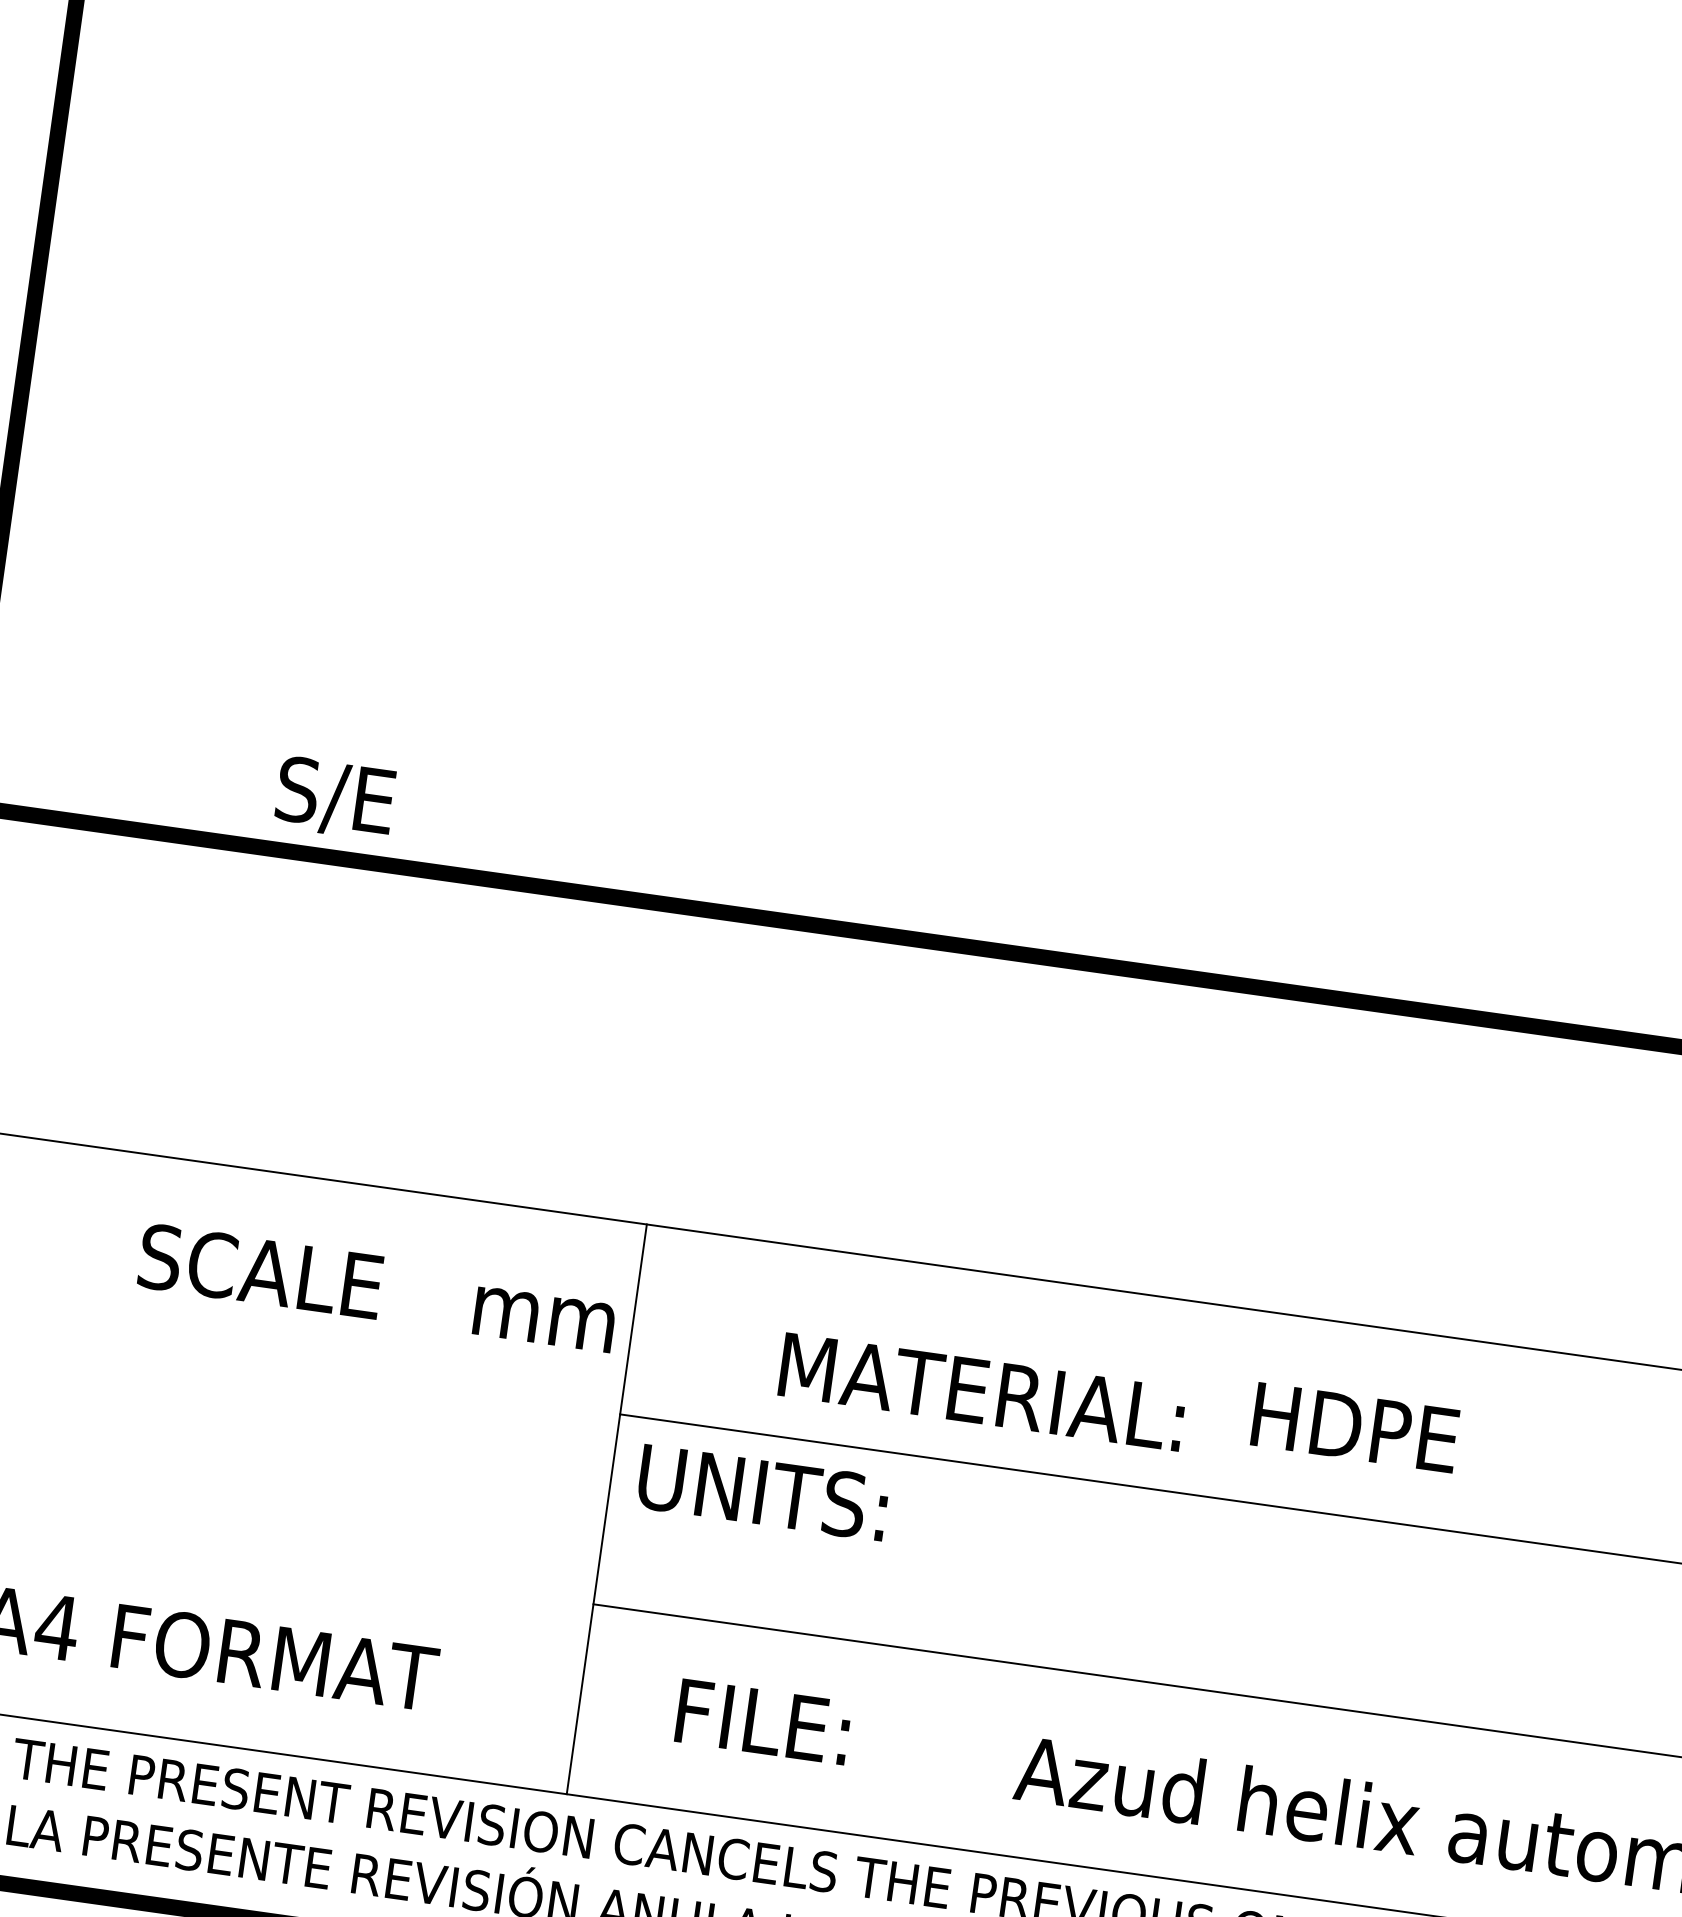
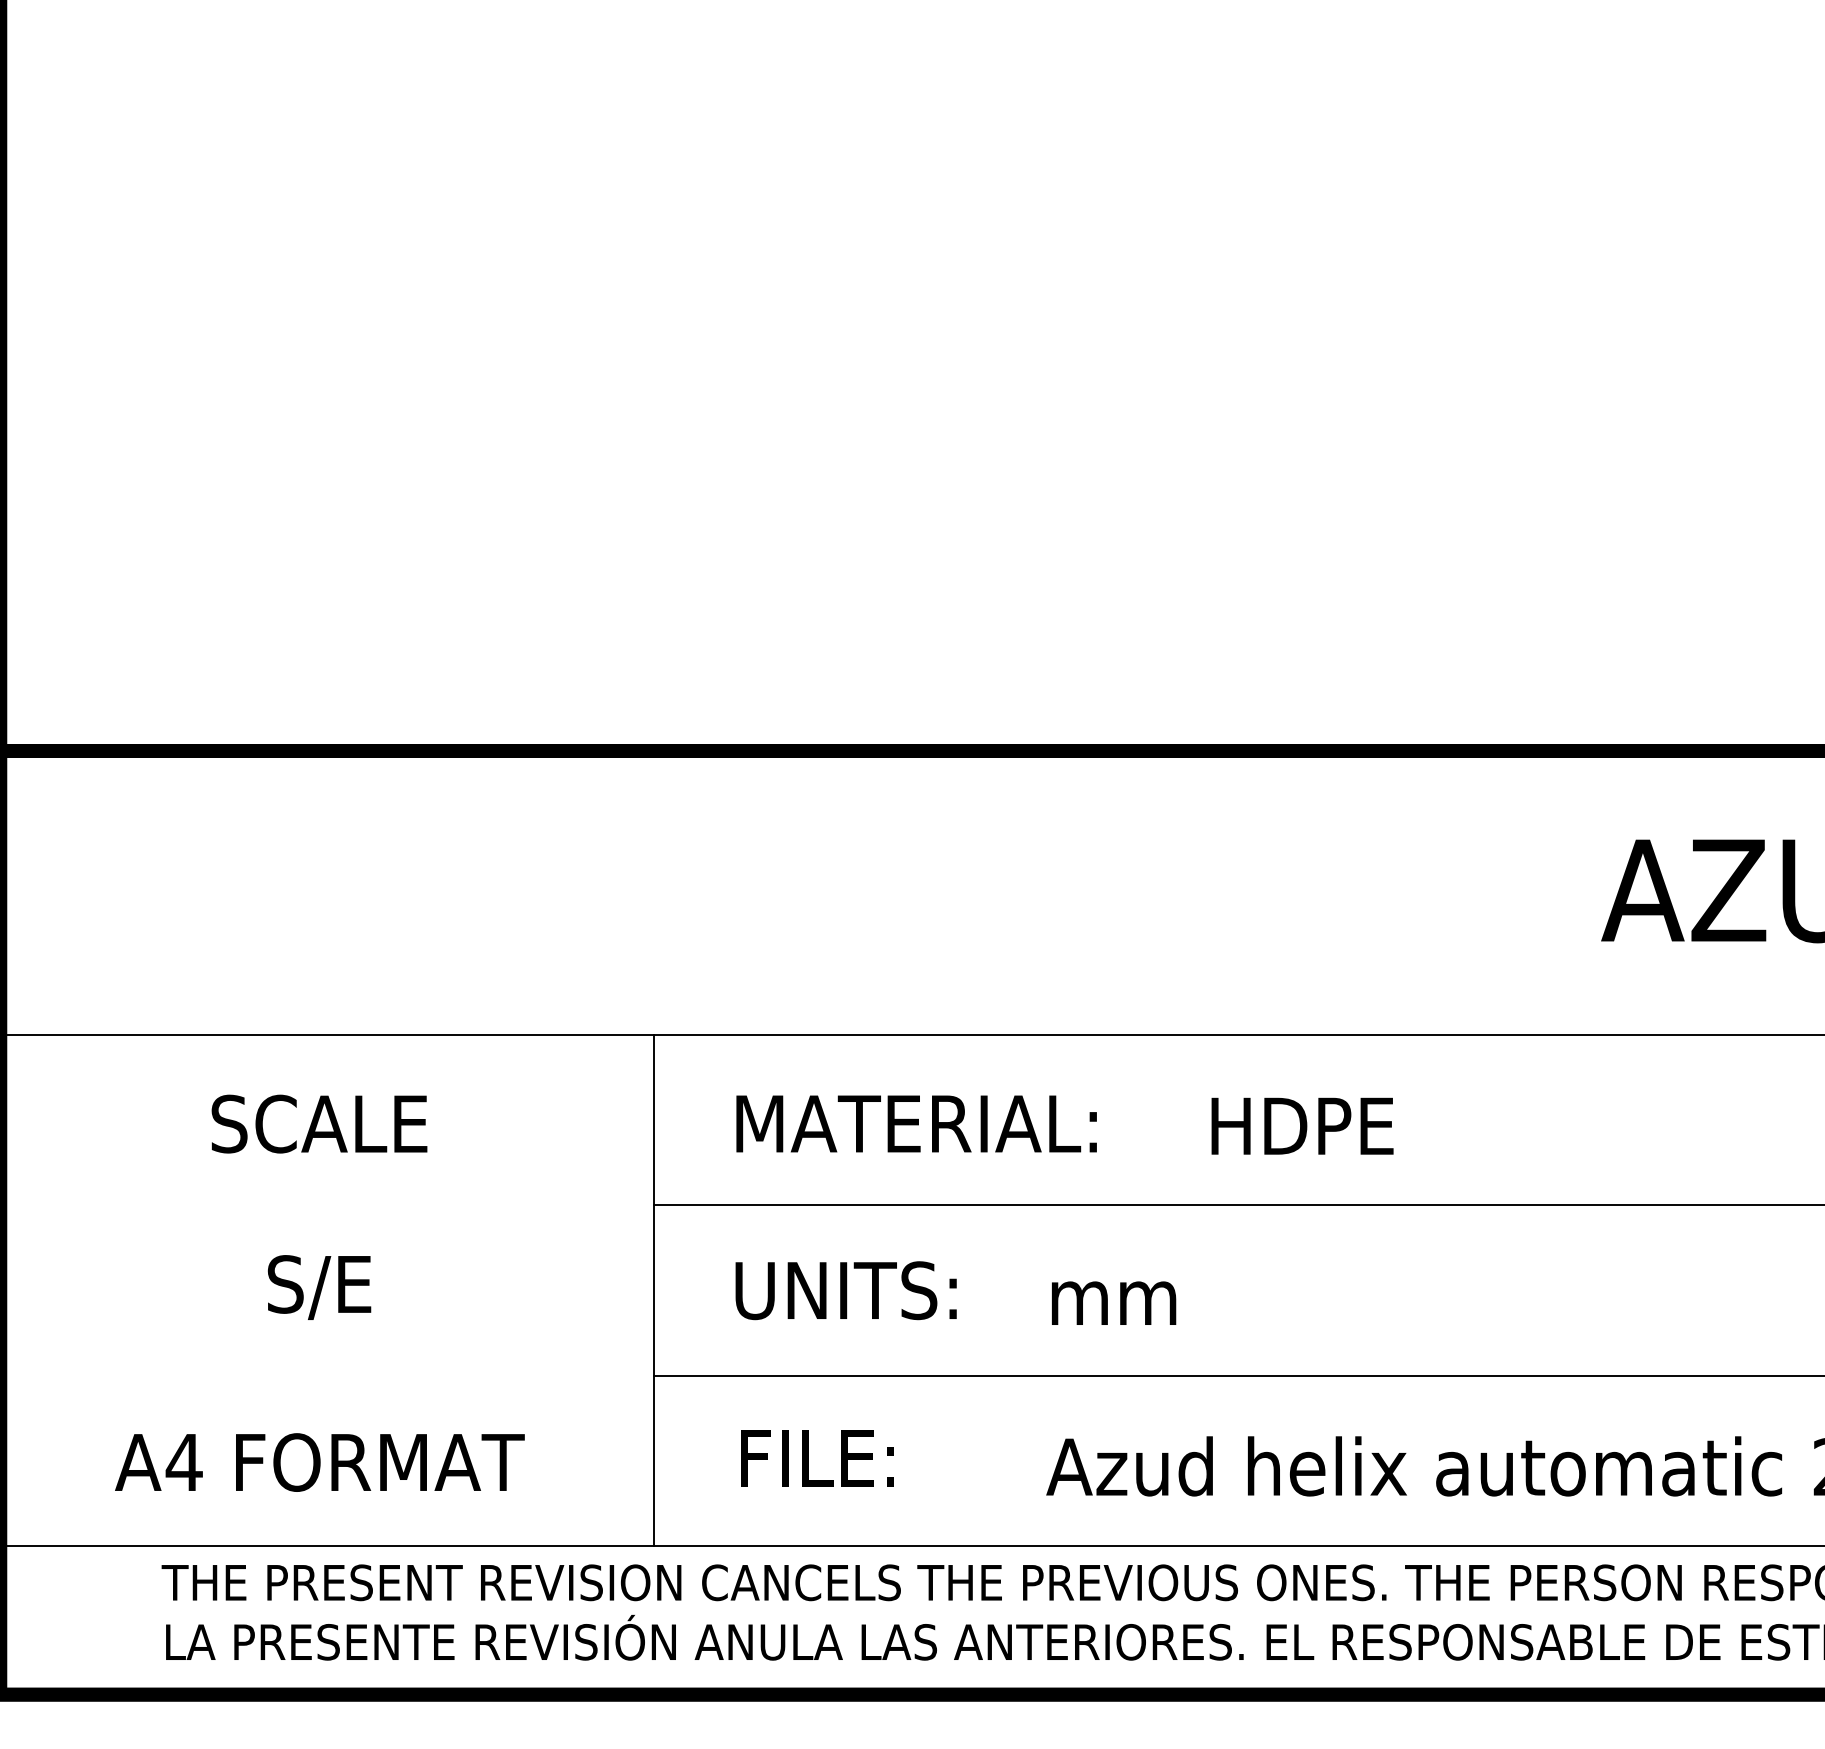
text: (335, 798) -> (319, 1287), moved
text: (544, 1318) -> (1114, 1302), moved
text: (982, 1391) -> (916, 1123), moved
text: (762, 1492) -> (845, 1290), moved

